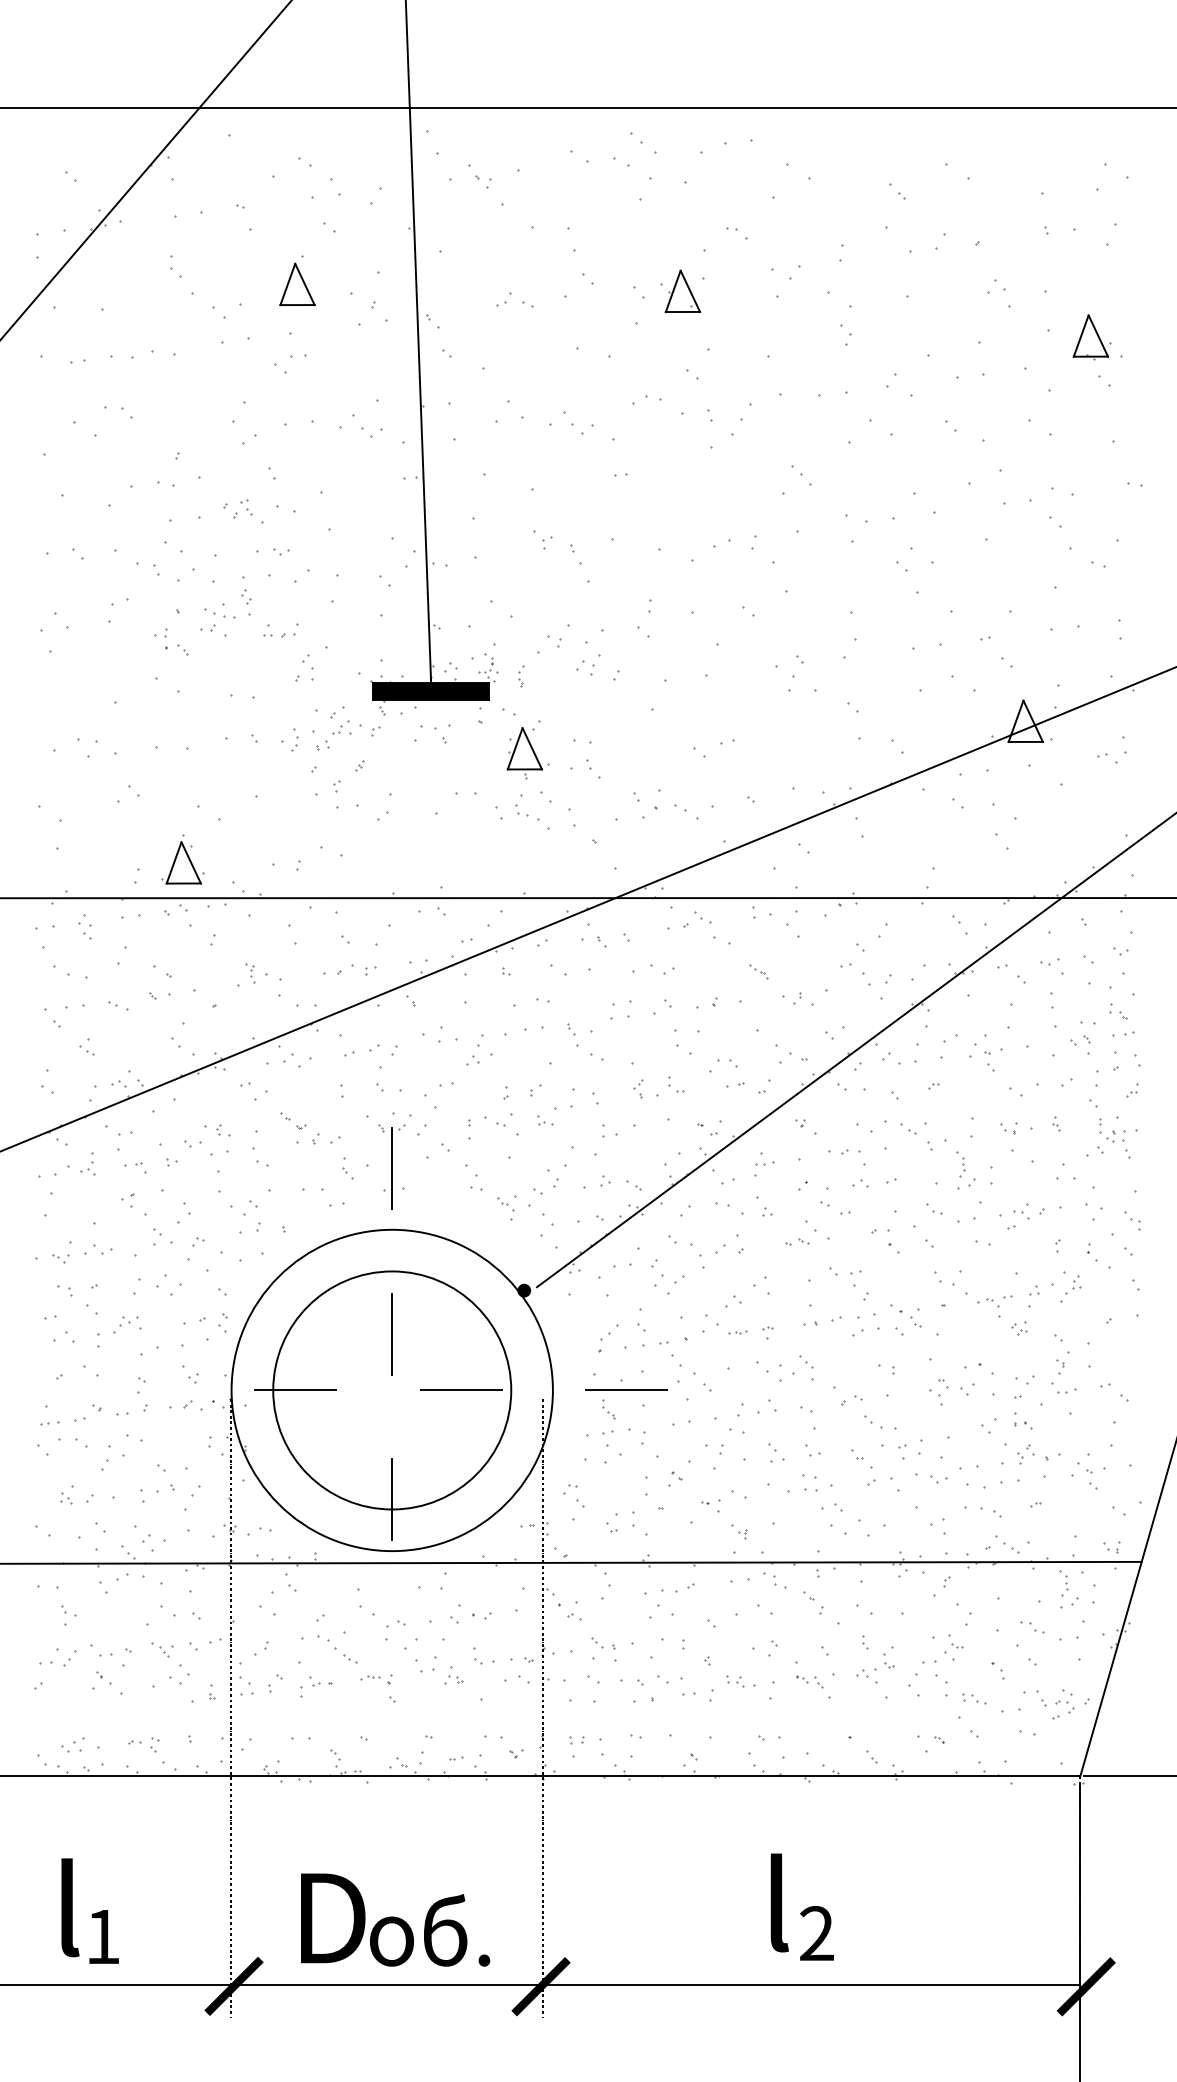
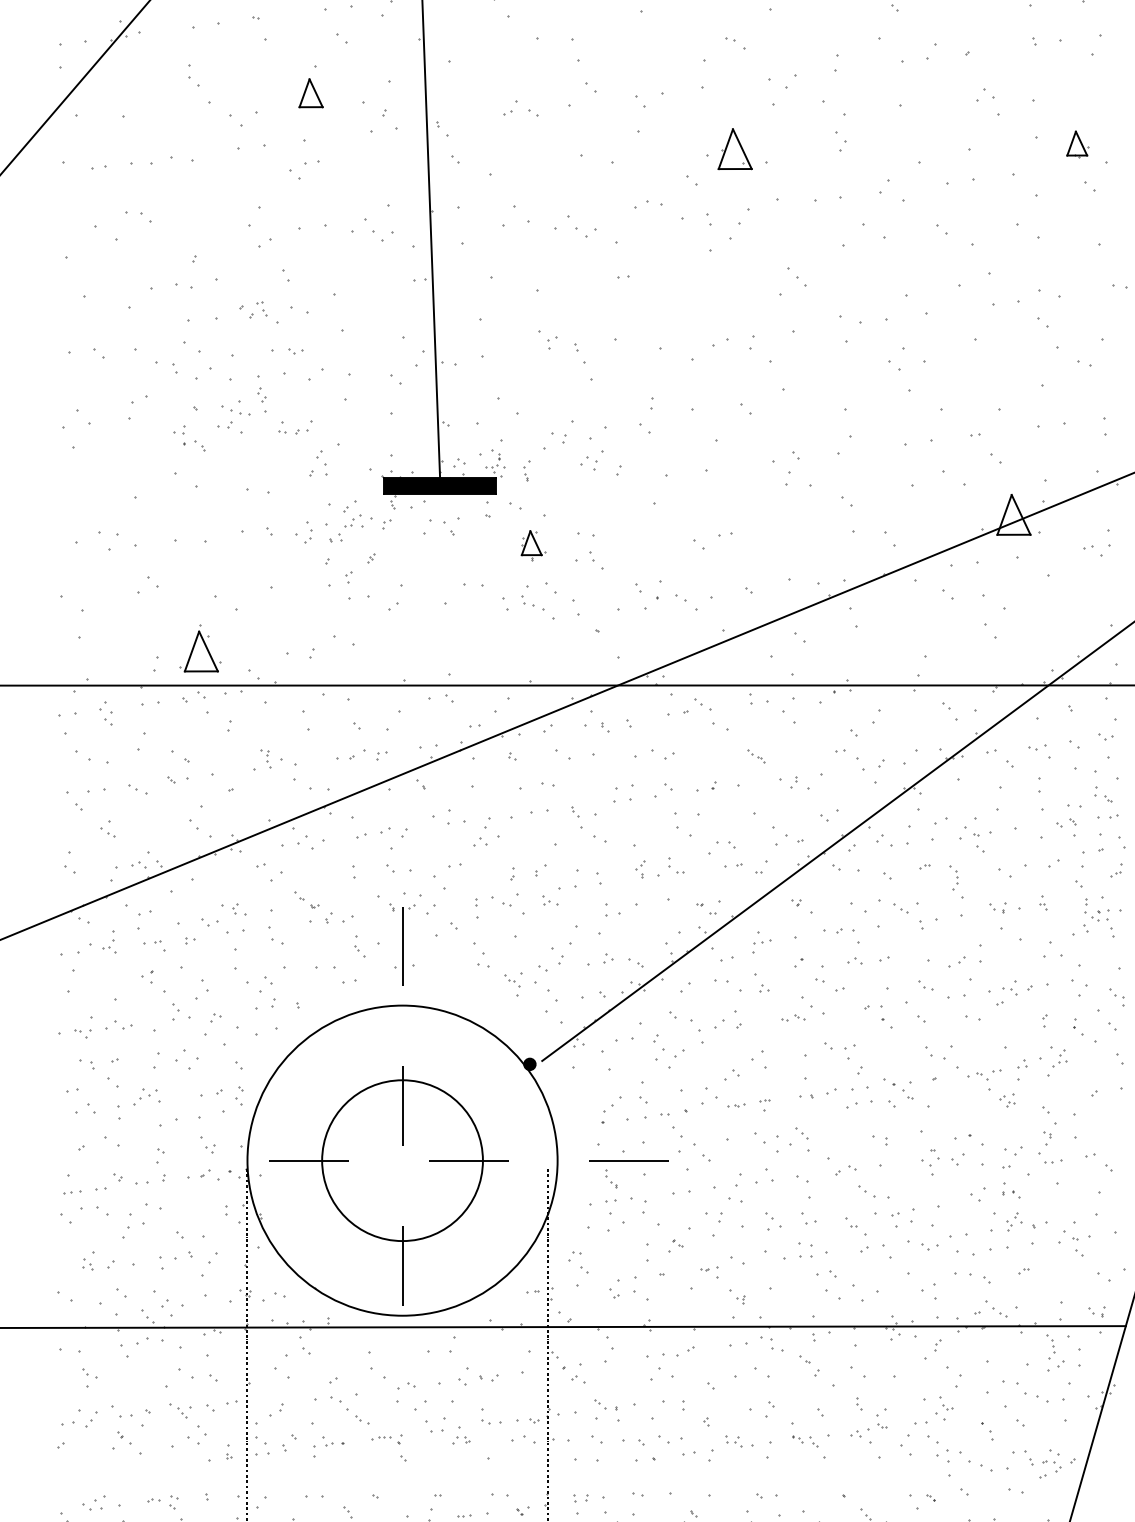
part: (297, 284) -> (311, 93), size x0.7
part: (682, 290) -> (734, 148), moved
part: (1091, 337) -> (1077, 144), size x0.6
part: (527, 753) -> (533, 545), size x0.6
part: (960, 1164) -> (953, 877), moved
circle: (392, 1390) -> (402, 1160), size x0.7
part: (1032, 1627) -> (1020, 1389), size x1.6
part: (974, 1698) -> (964, 1457), size x1.6

